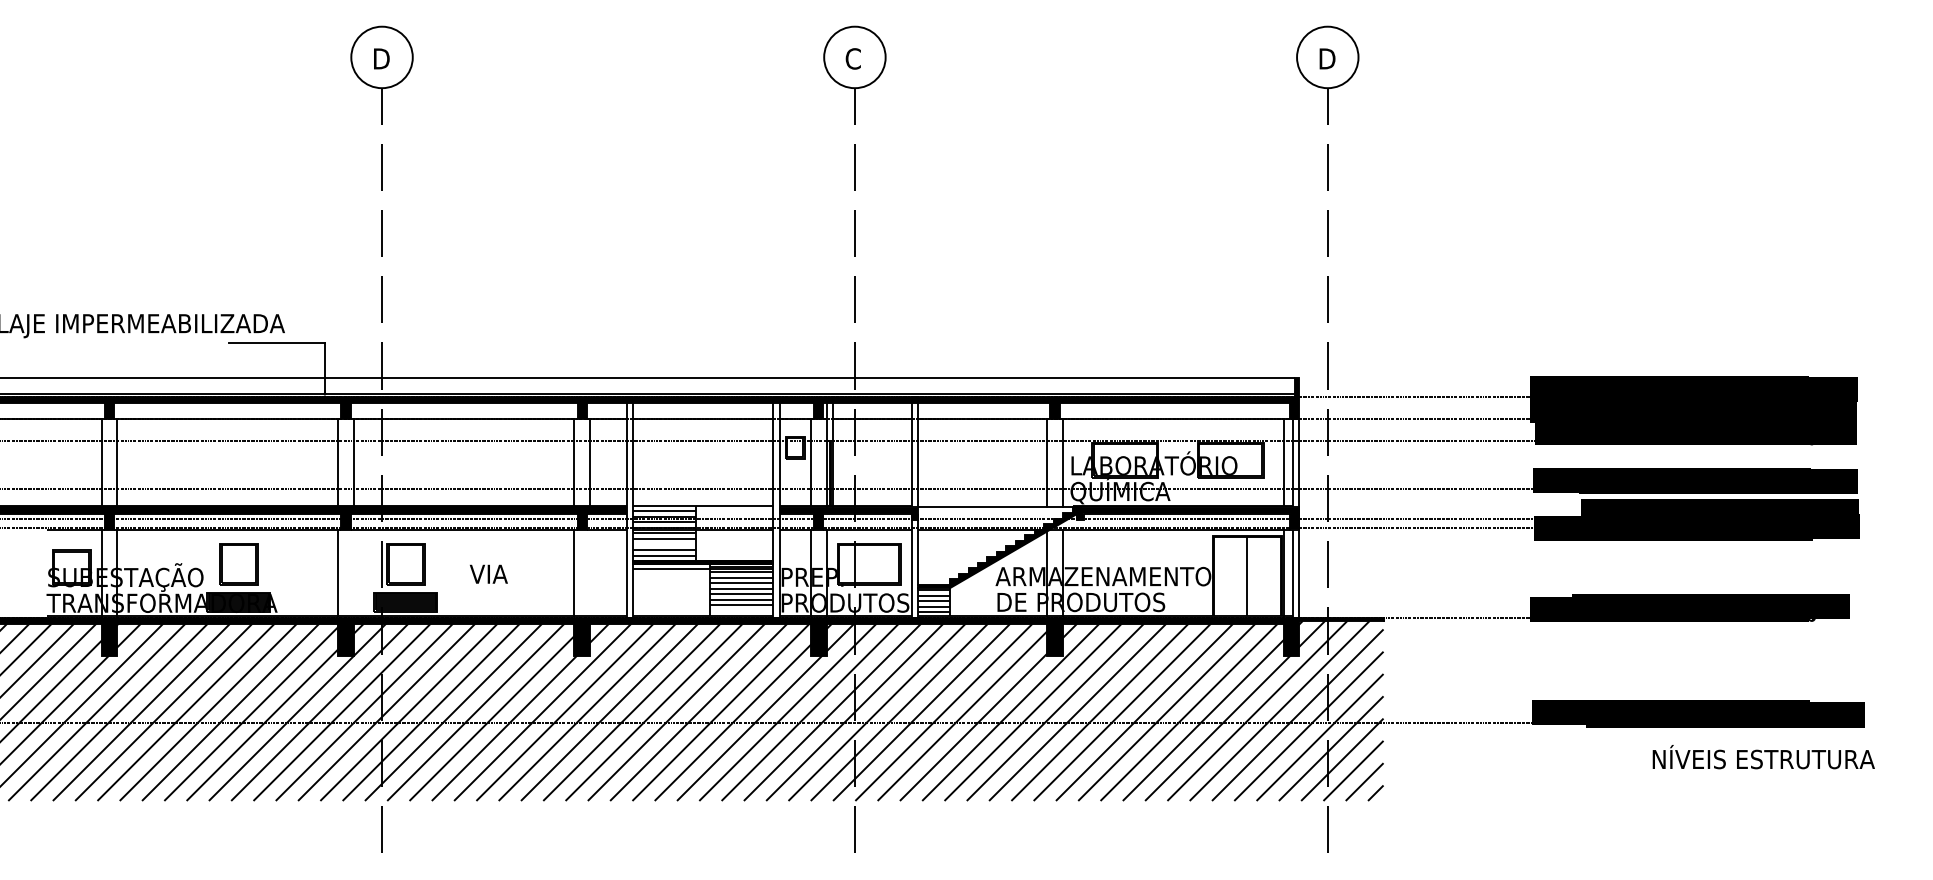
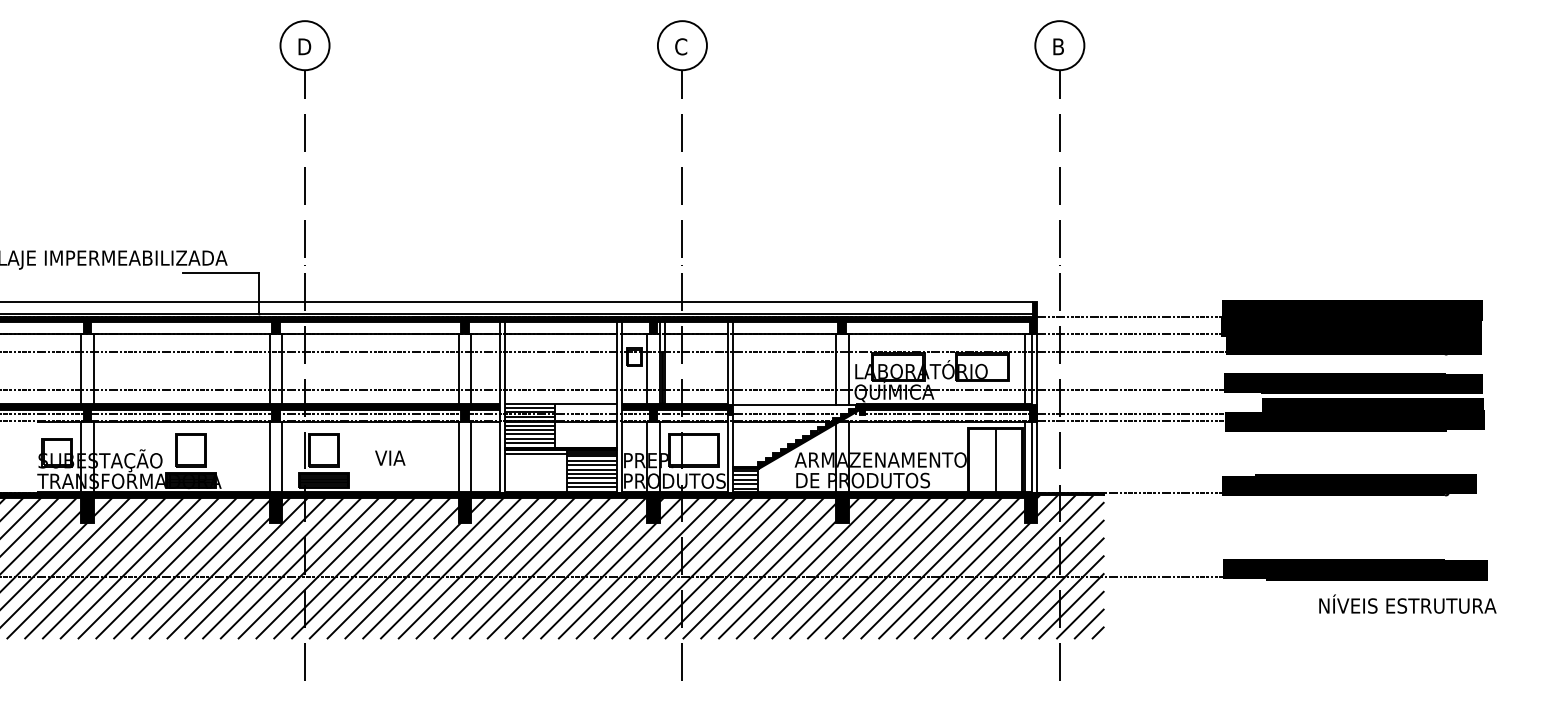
text: (1328, 58) -> (1060, 46), D -> B
line: (664, 544) -> (530, 434), added
line: (353, 572) -> (282, 456), added
line: (590, 572) -> (471, 456), added
line: (740, 611) -> (591, 487), added

